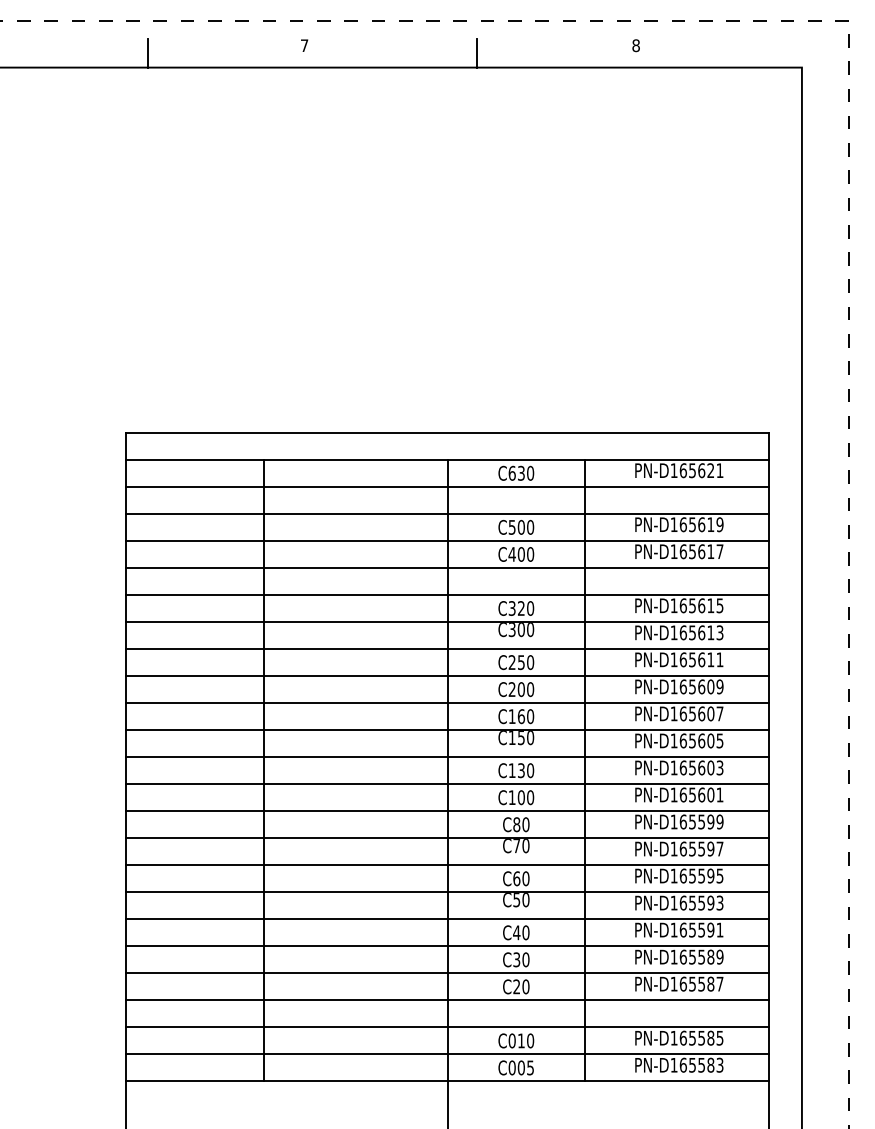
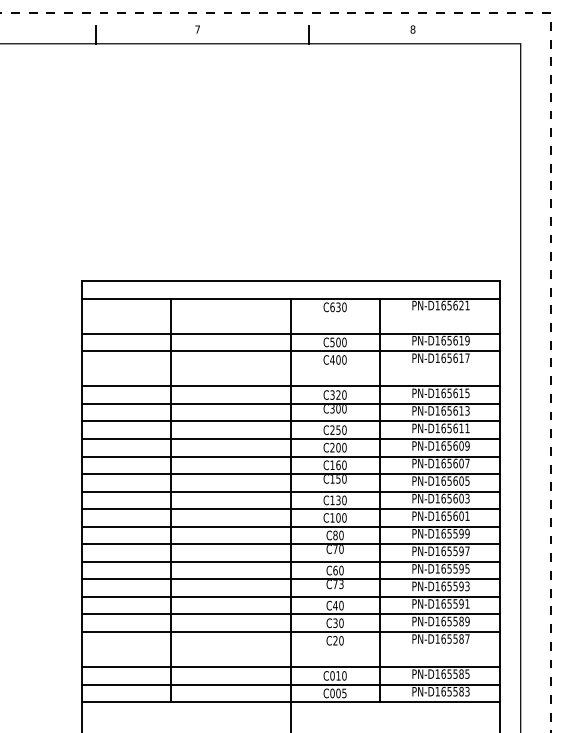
line: (447, 487) -> (290, 316), removed
line: (447, 567) -> (290, 368), removed
text: (521, 900) -> (338, 584), C50 -> C73
line: (447, 1000) -> (290, 649), removed

